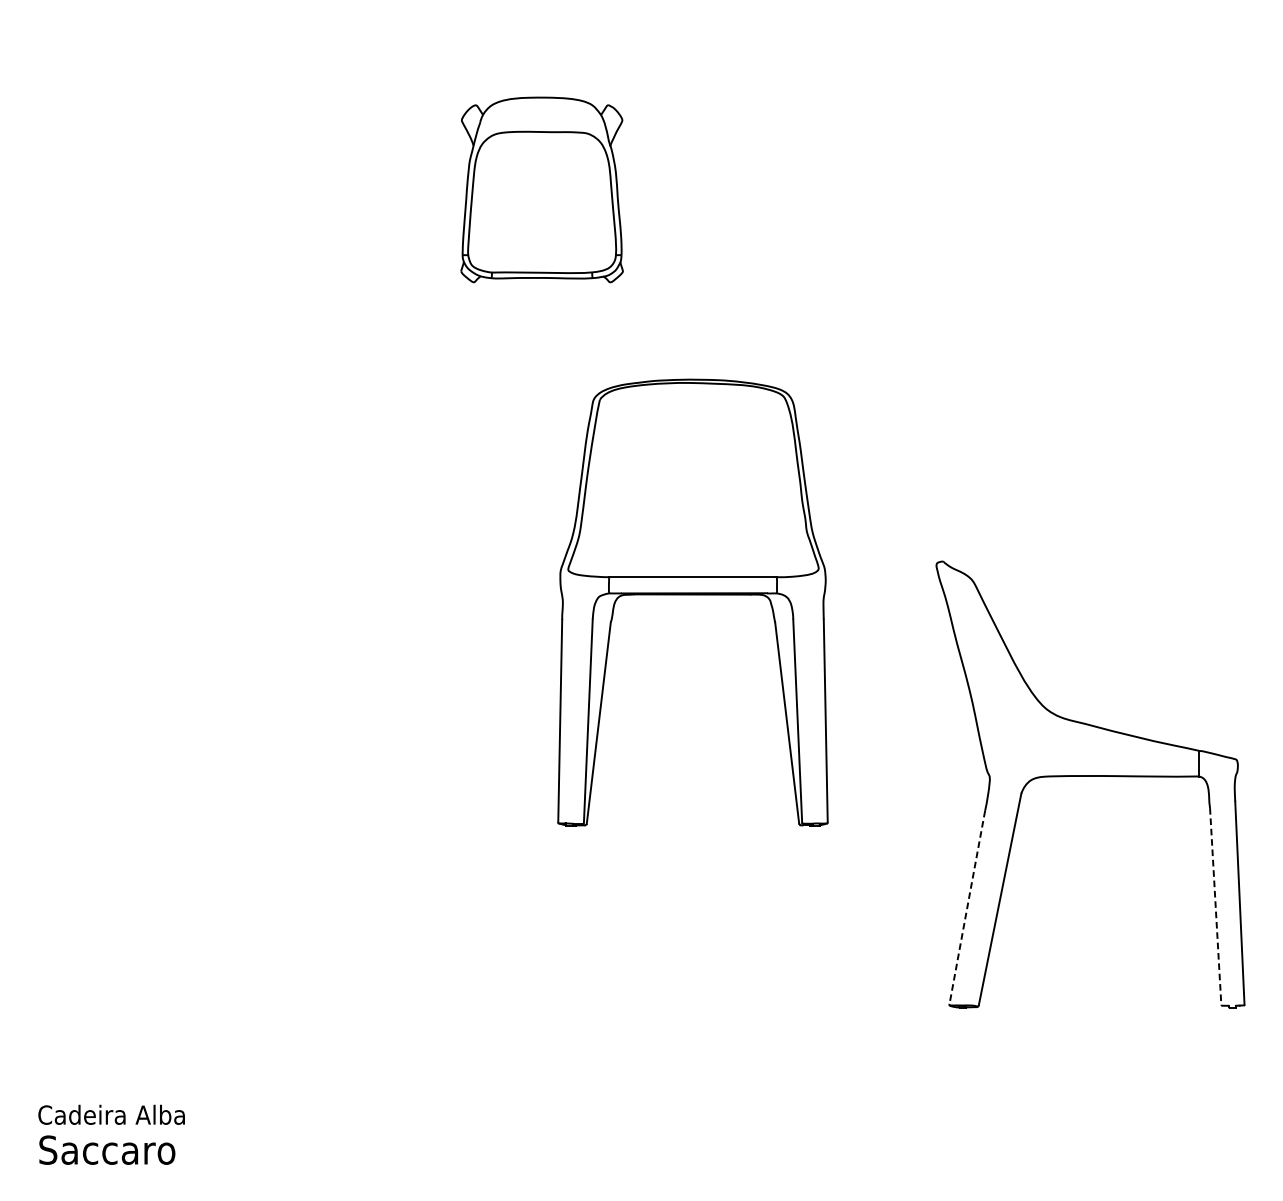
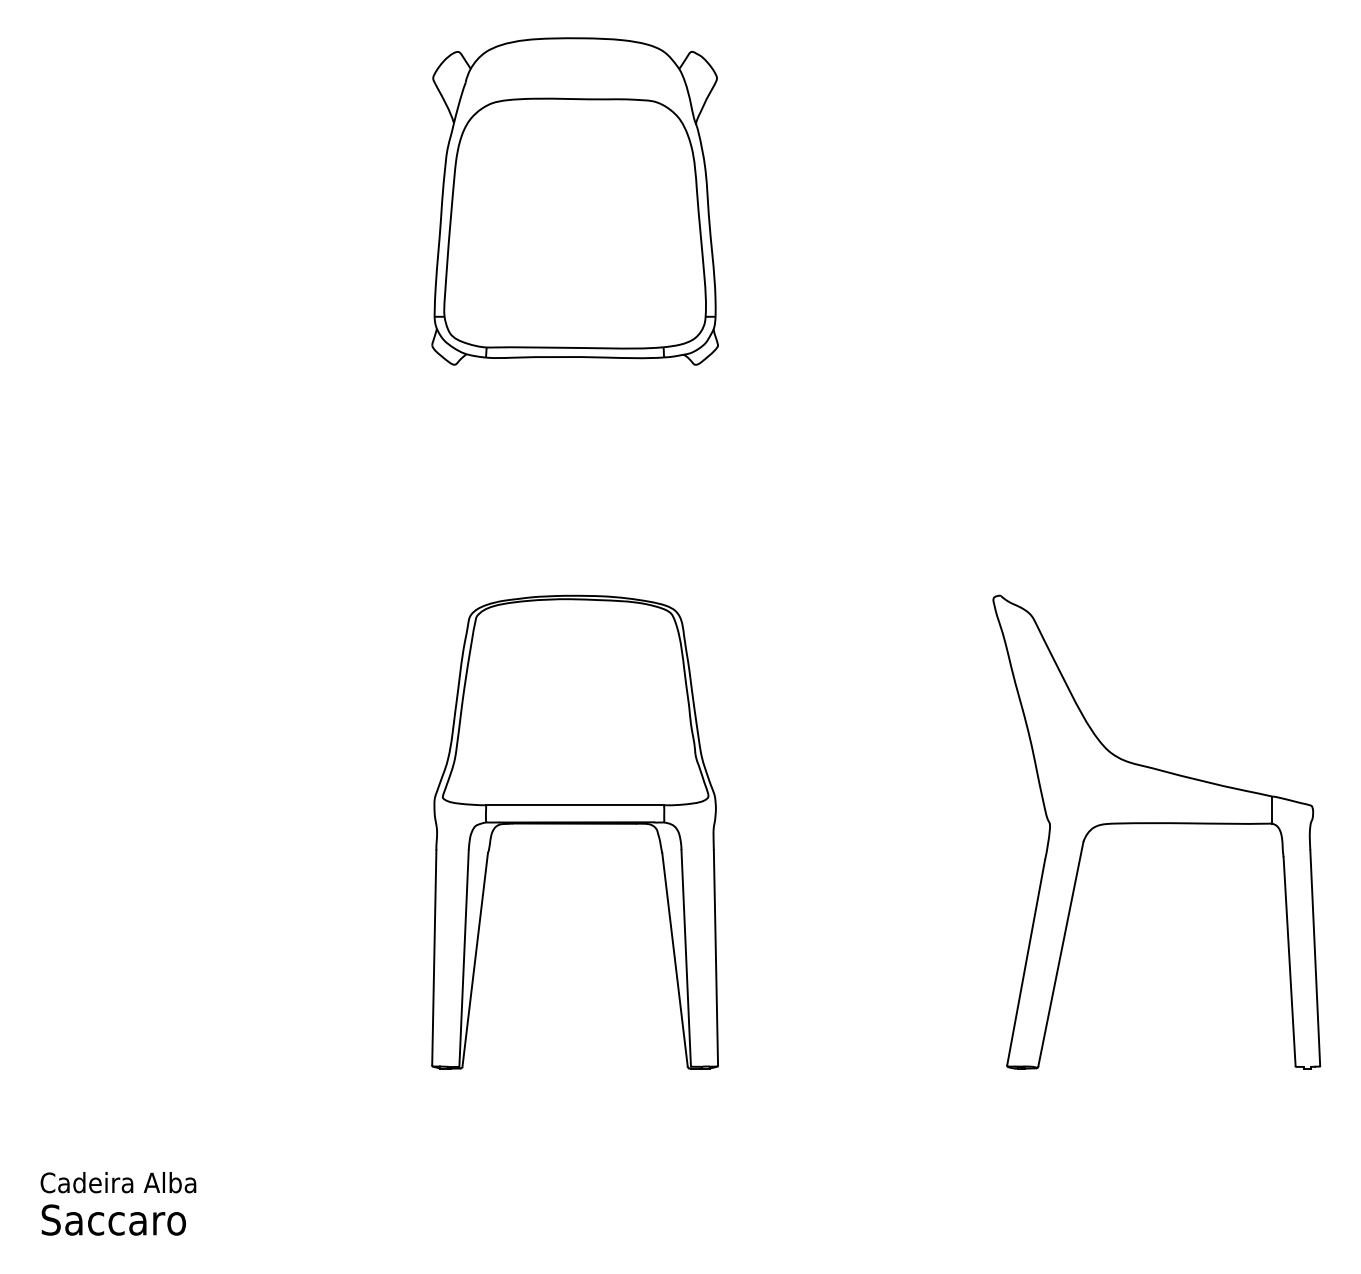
part: (541, 189) -> (574, 201), size x1.67
part: (692, 595) -> (574, 824), moved
line: (1215, 906) -> (1289, 961), dashed -> solid
line: (967, 907) -> (1026, 962), dashed -> solid

